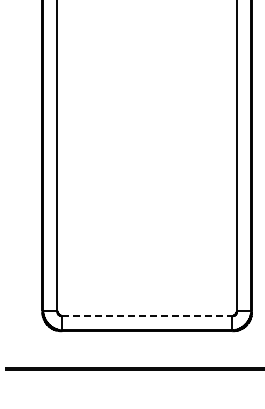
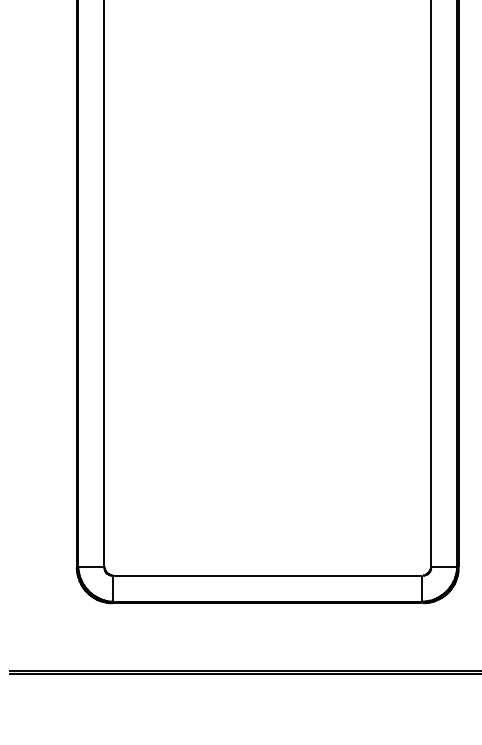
line: (147, 316) -> (268, 576), dashed -> solid

